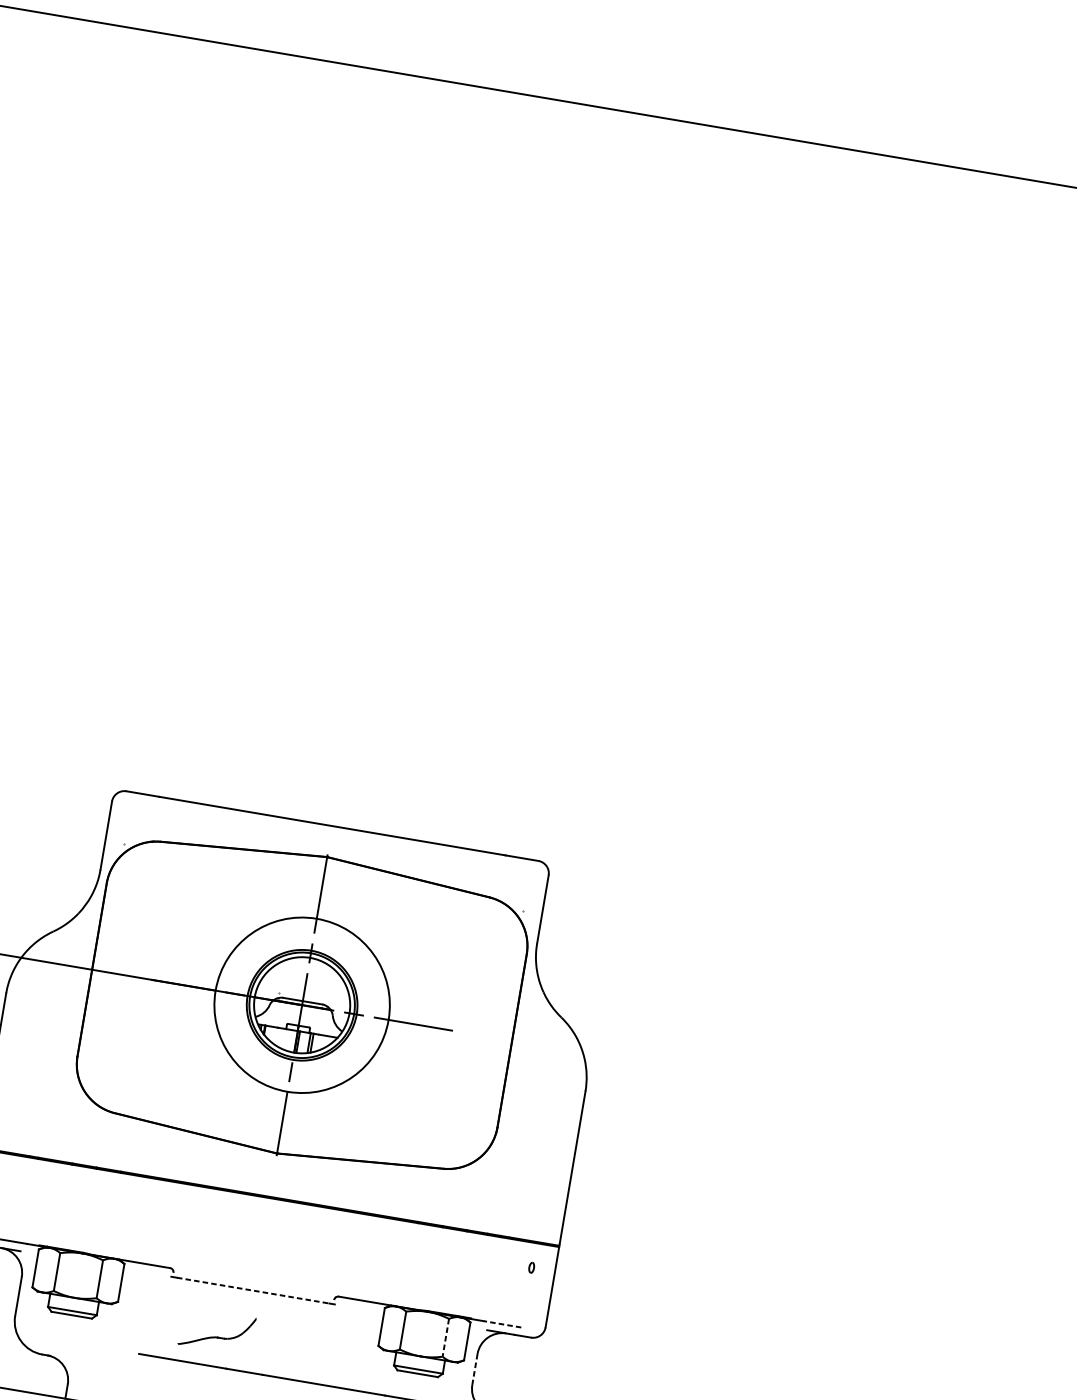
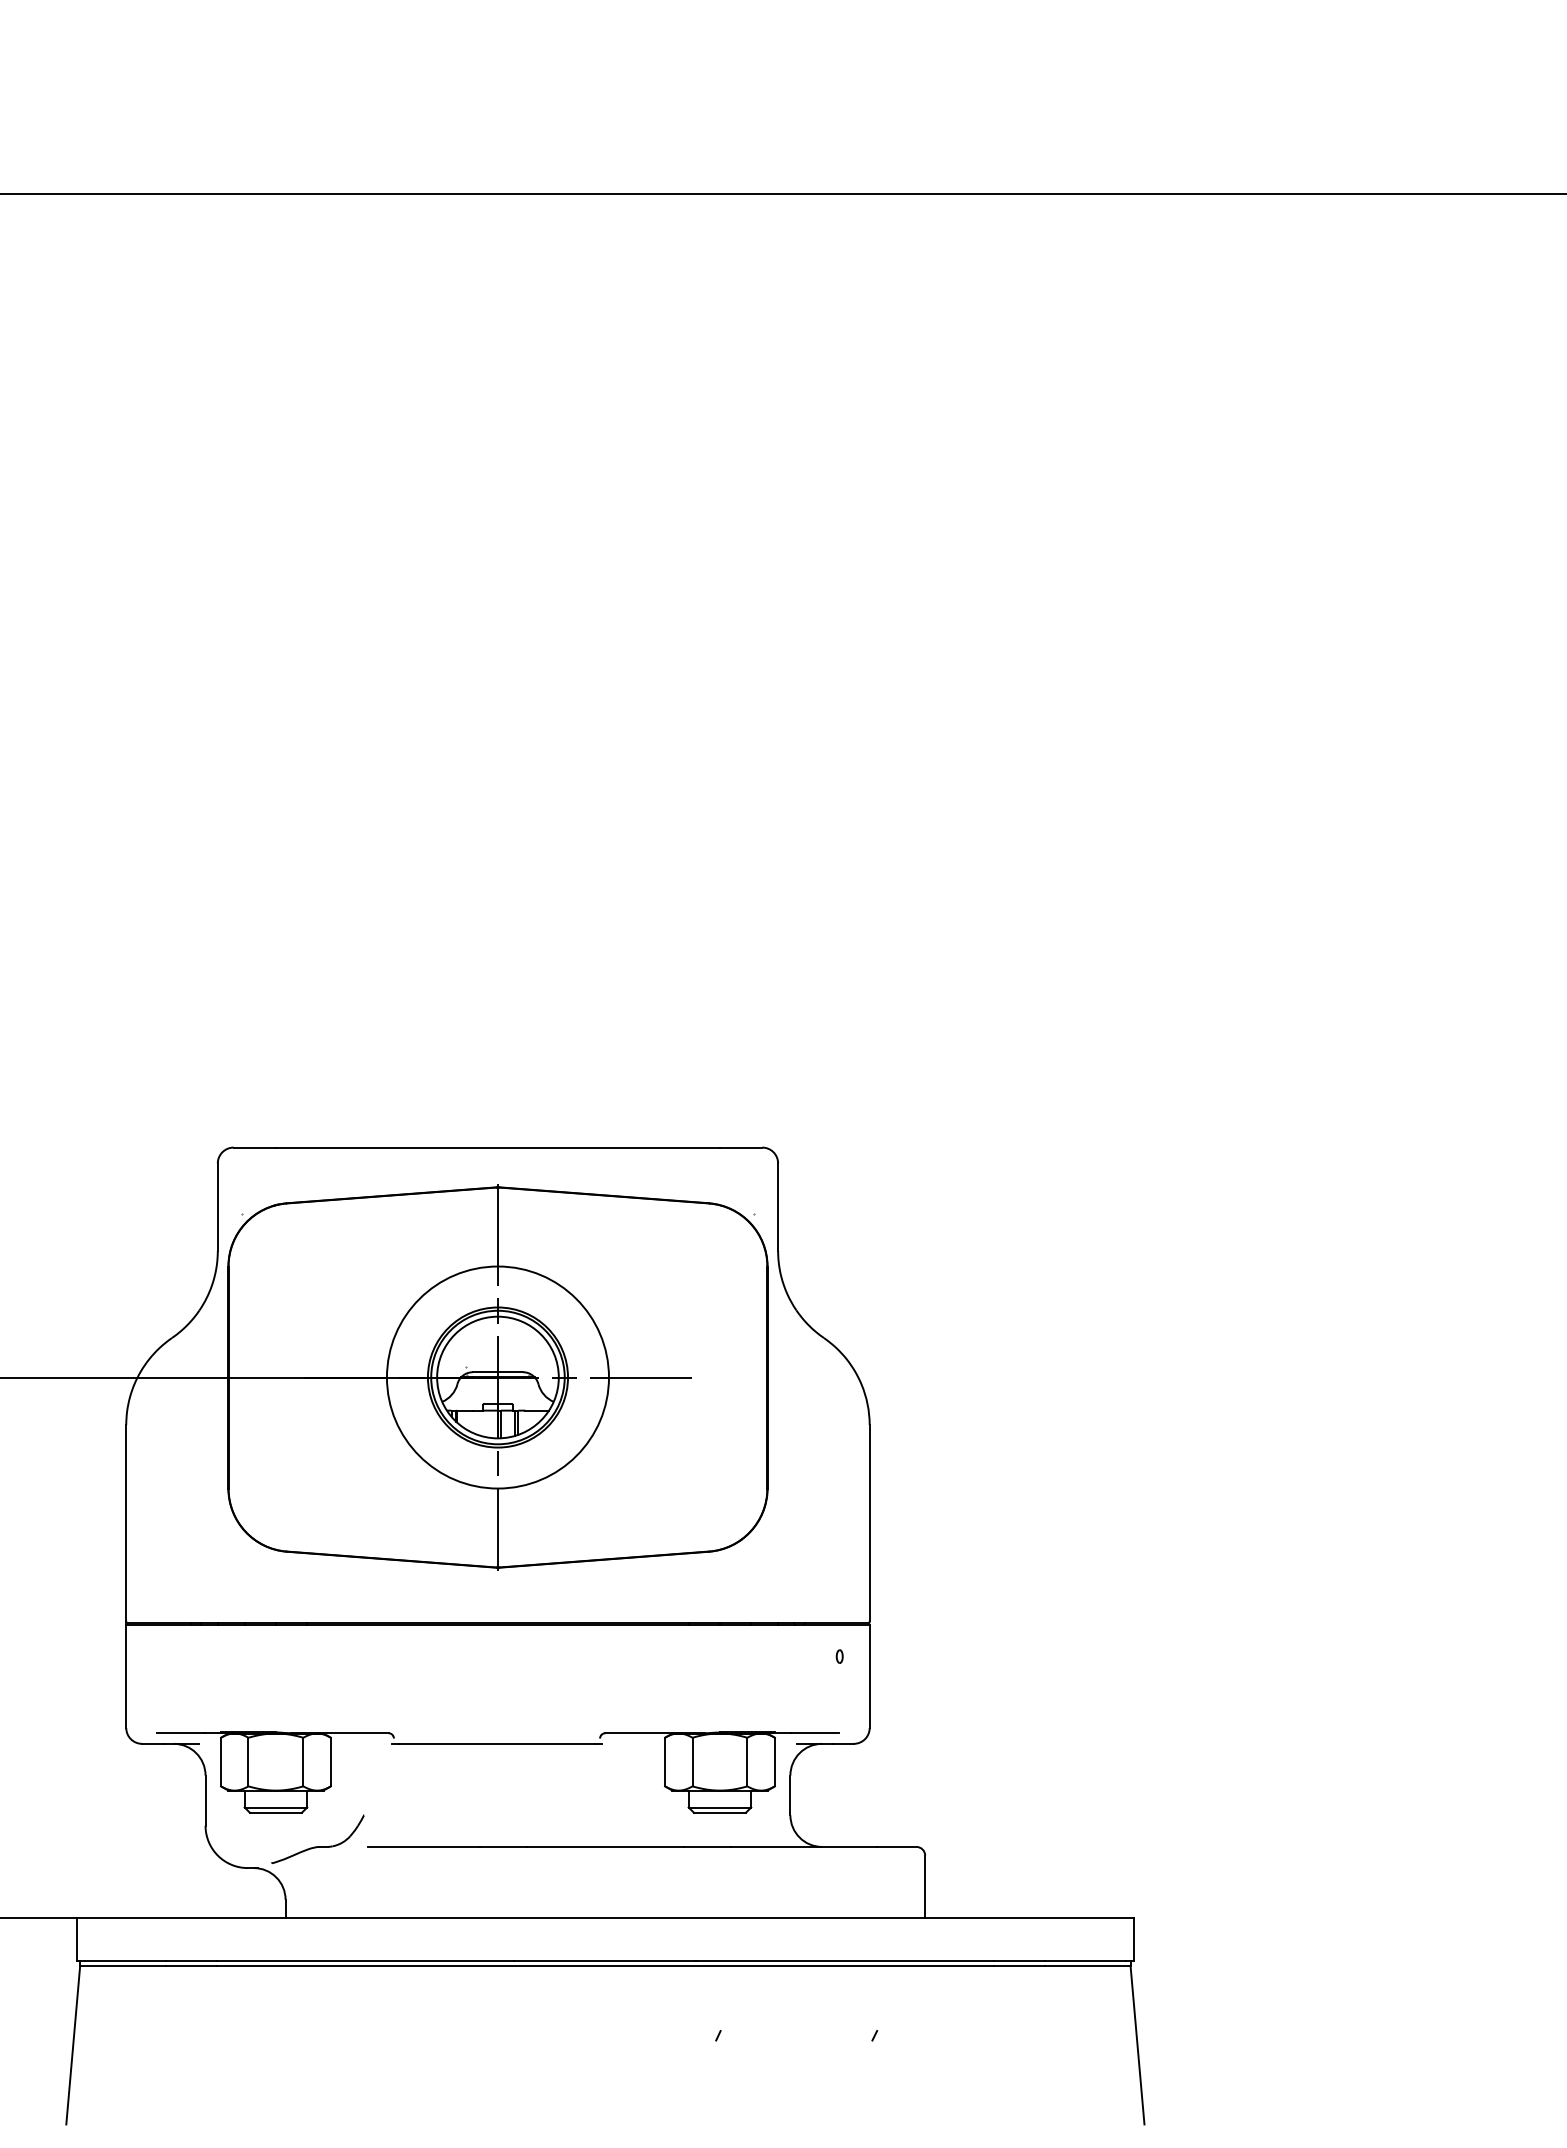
line: (253, 1290) -> (497, 1743), dashed -> solid
line: (501, 1324) -> (814, 1733), dashed -> solid
part: (216, 1336) -> (317, 1846), moved
line: (445, 1338) -> (747, 1762), dashed -> solid
line: (475, 1369) -> (790, 1795), dashed -> solid

